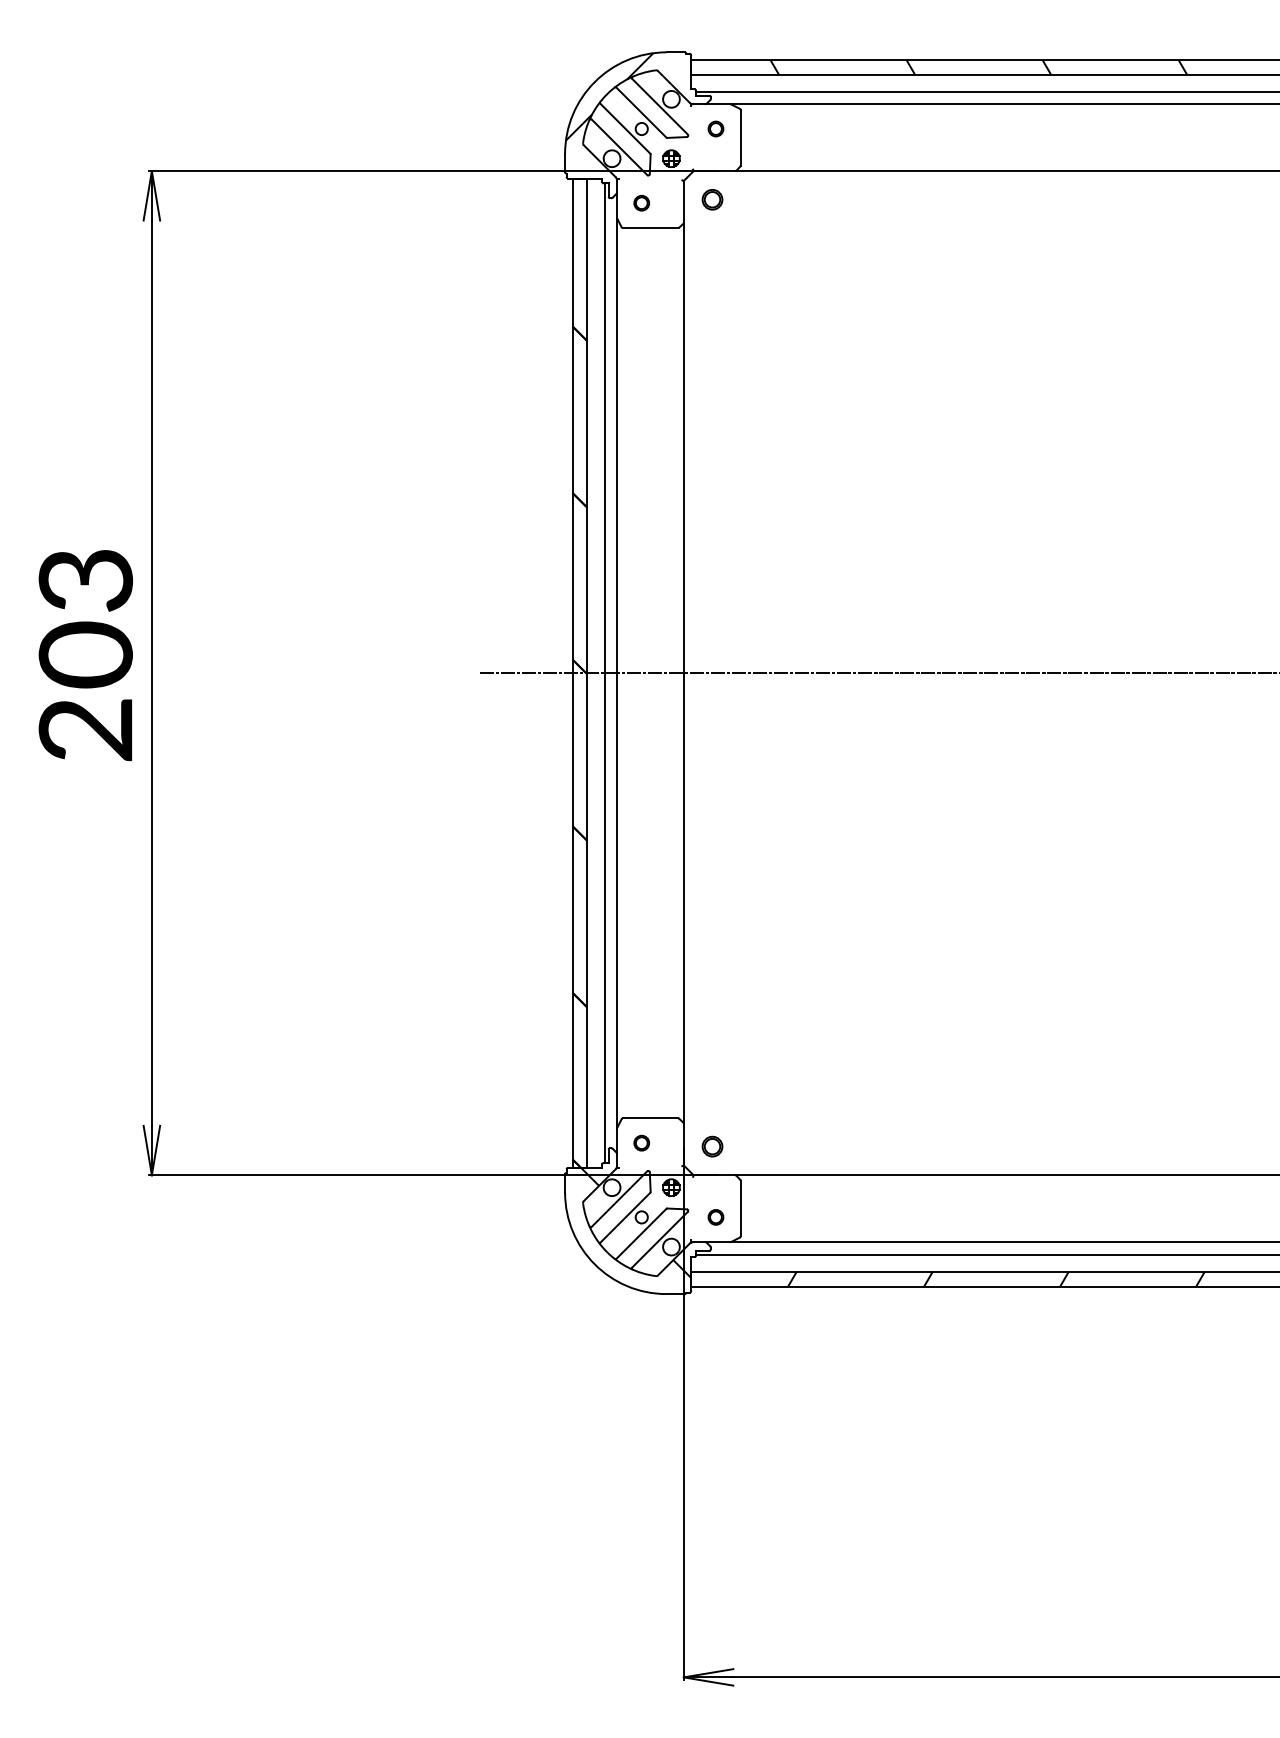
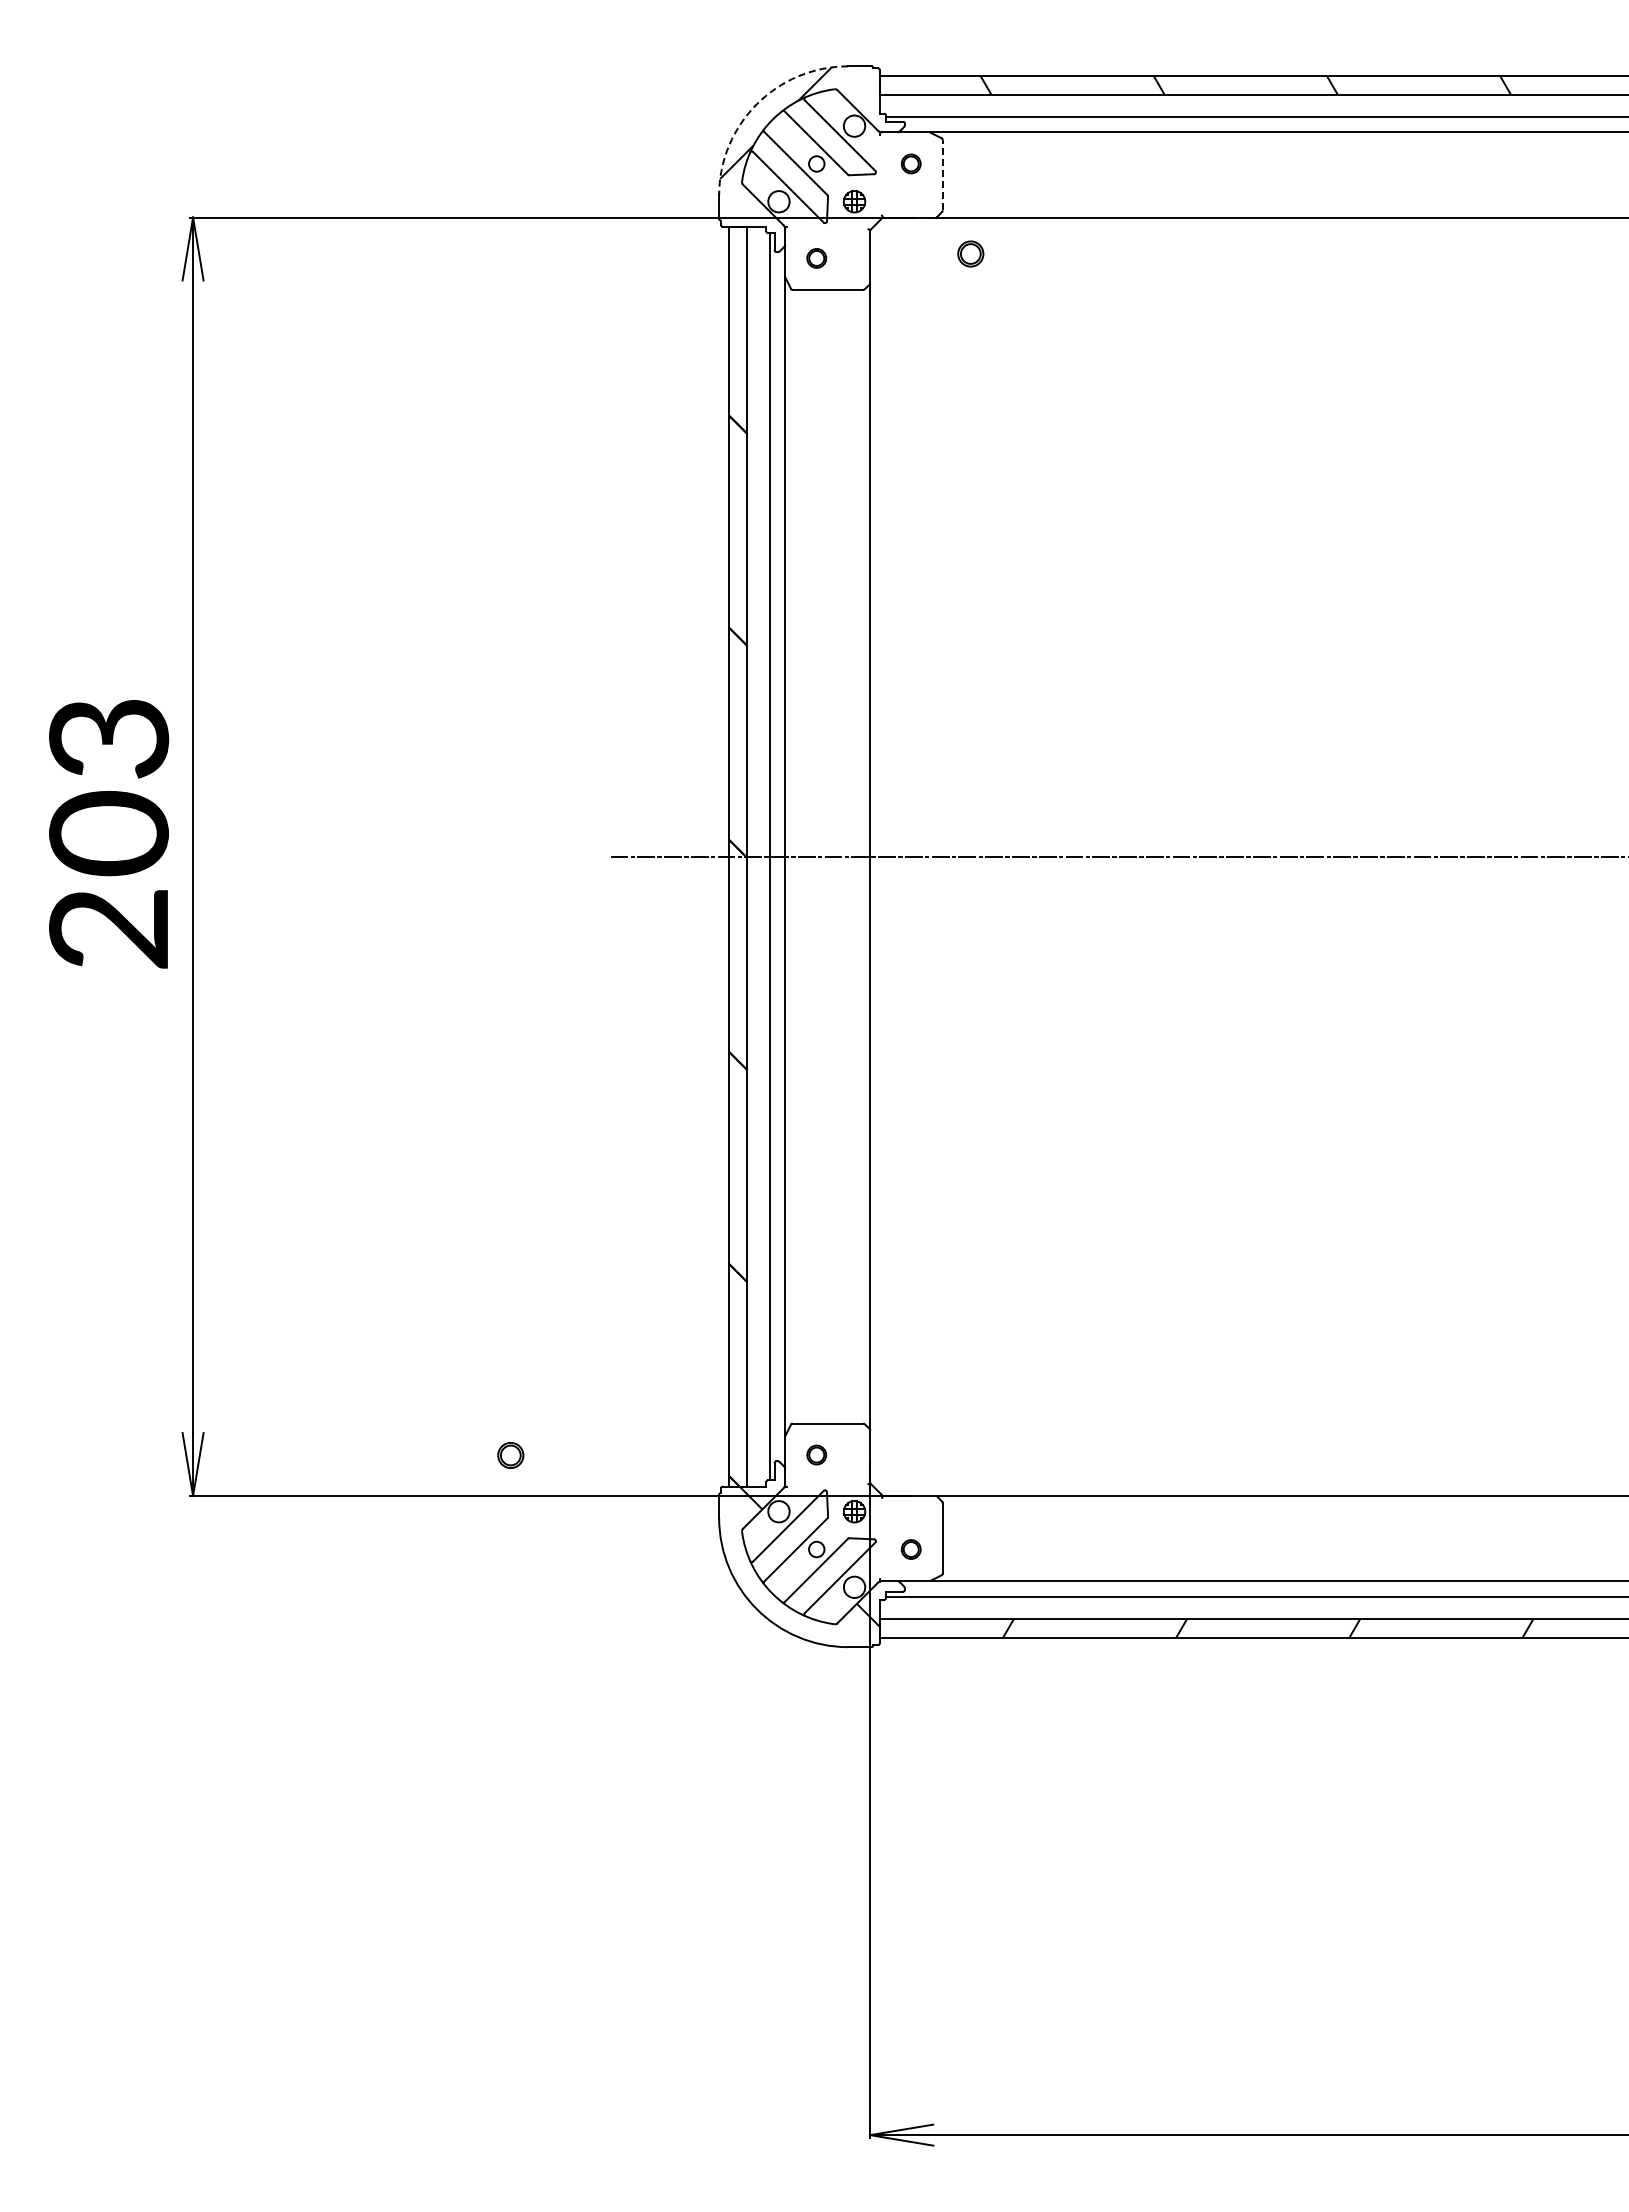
arc: (594, 82) -> (756, 104), solid -> dashed
line: (740, 137) -> (942, 174), solid -> dashed
part: (712, 199) -> (970, 253), moved
part: (712, 1146) -> (510, 1455), moved

